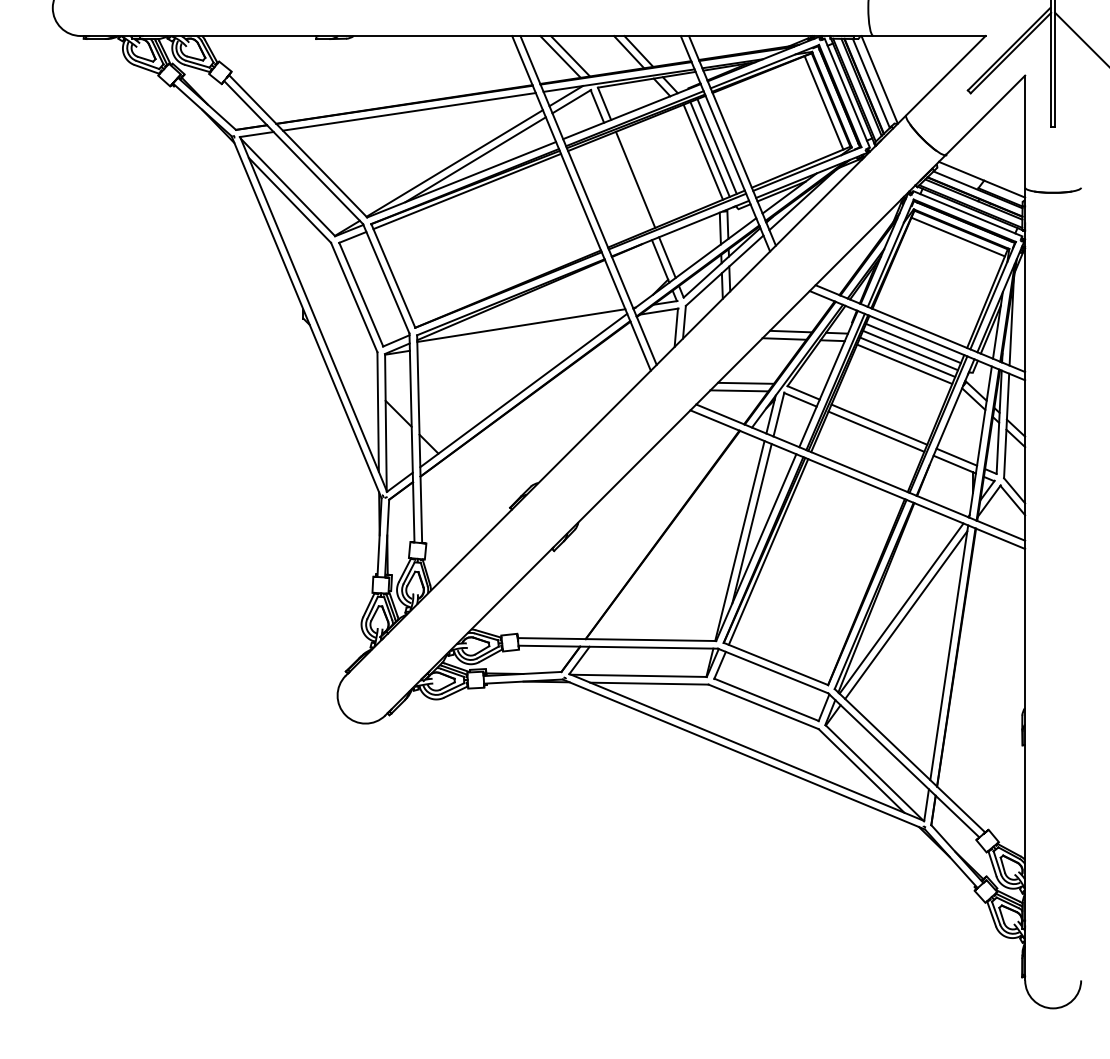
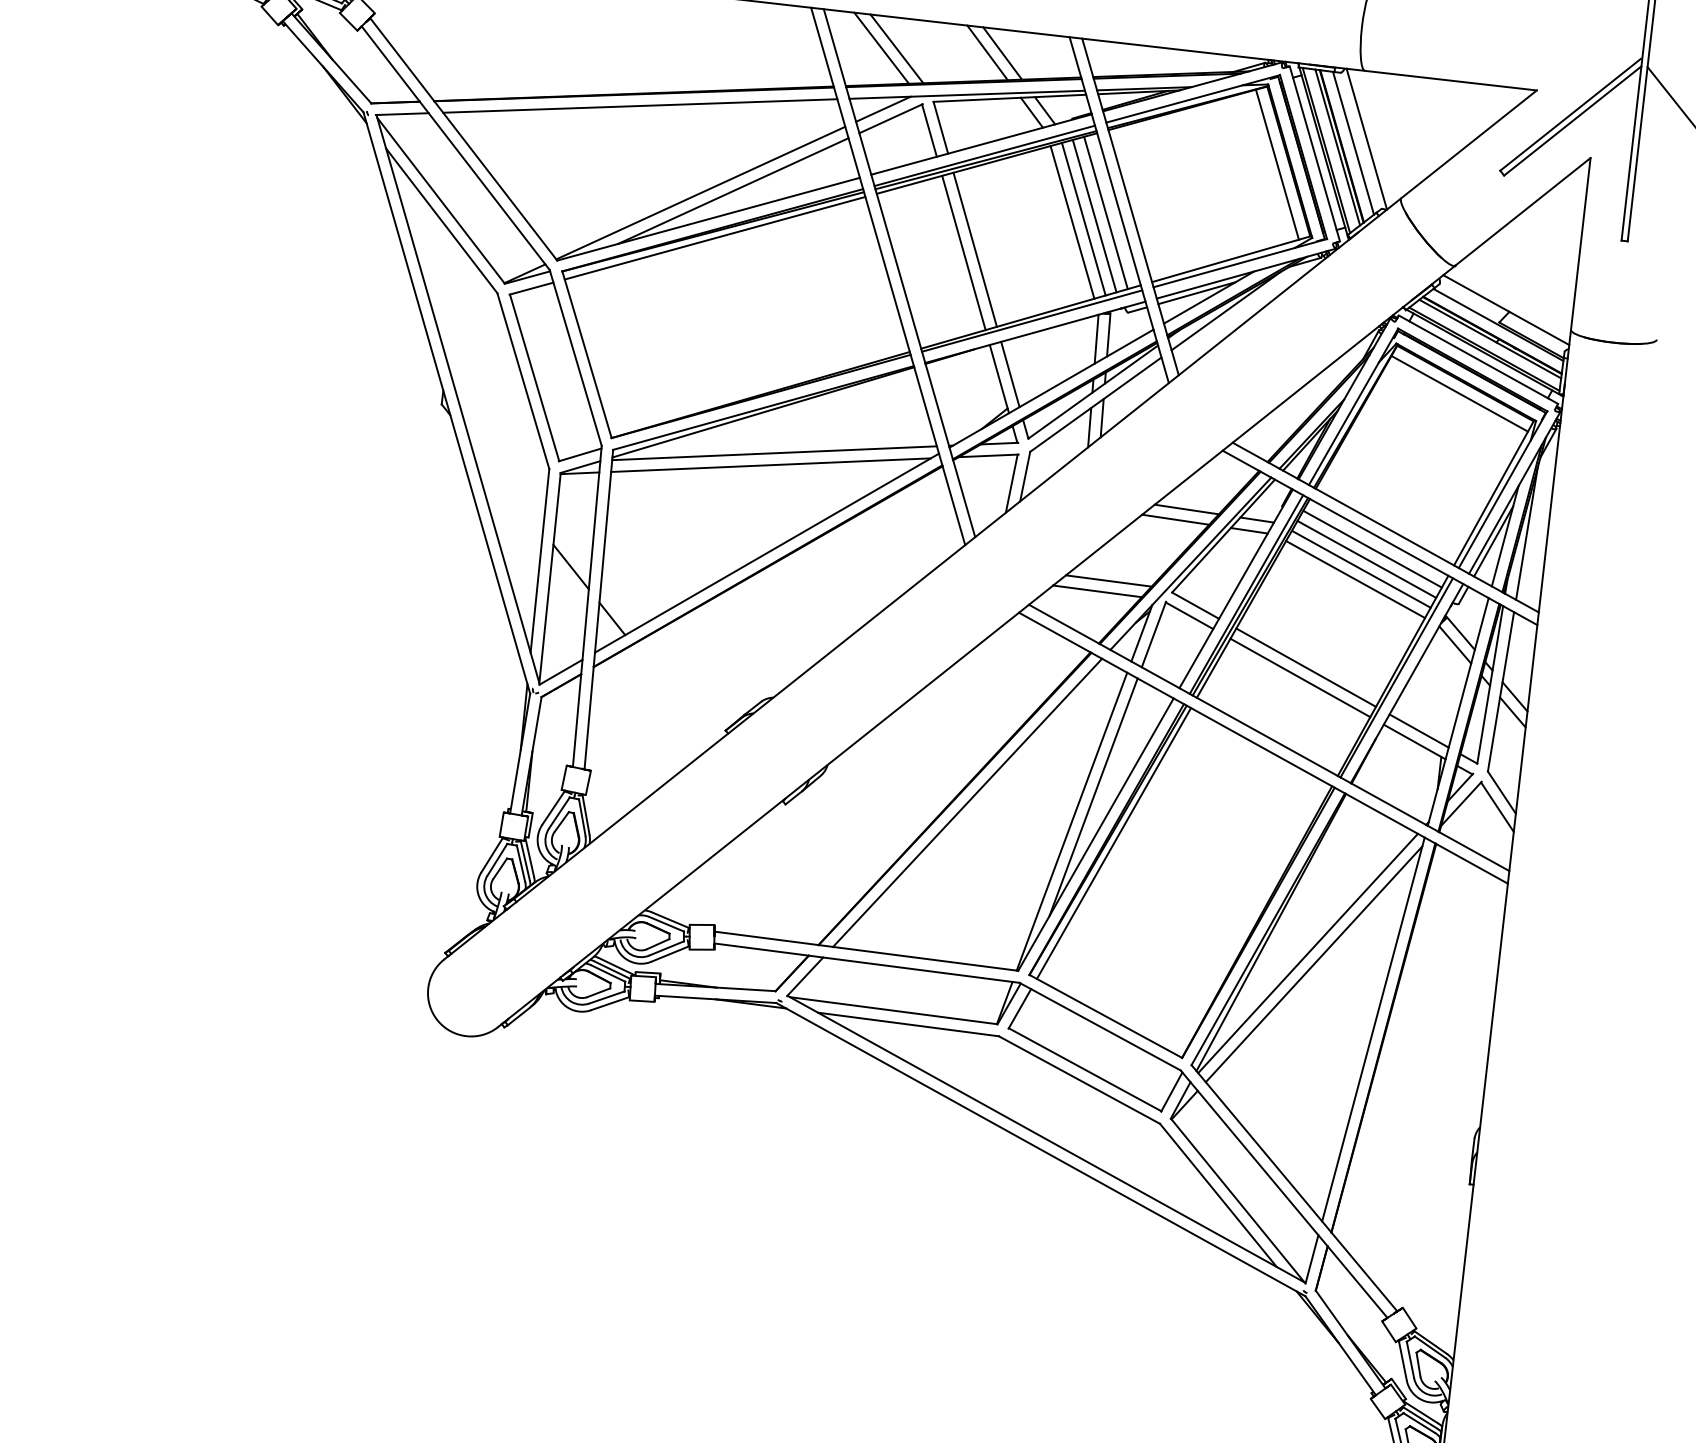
line: (695, 154) -> (1071, 221), added
line: (628, 182) -> (963, 252), added
line: (519, 333) -> (770, 465), added
line: (671, 536) -> (967, 802), added

